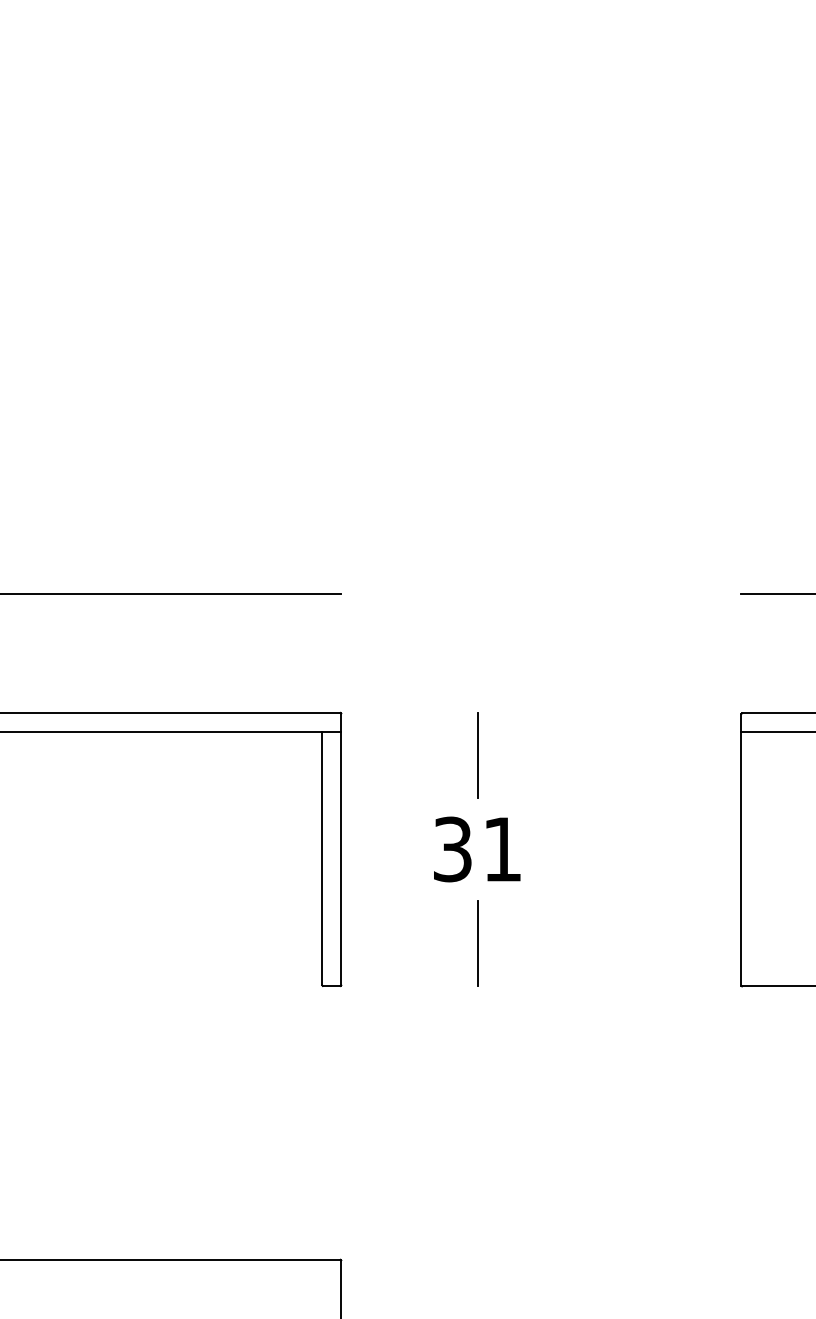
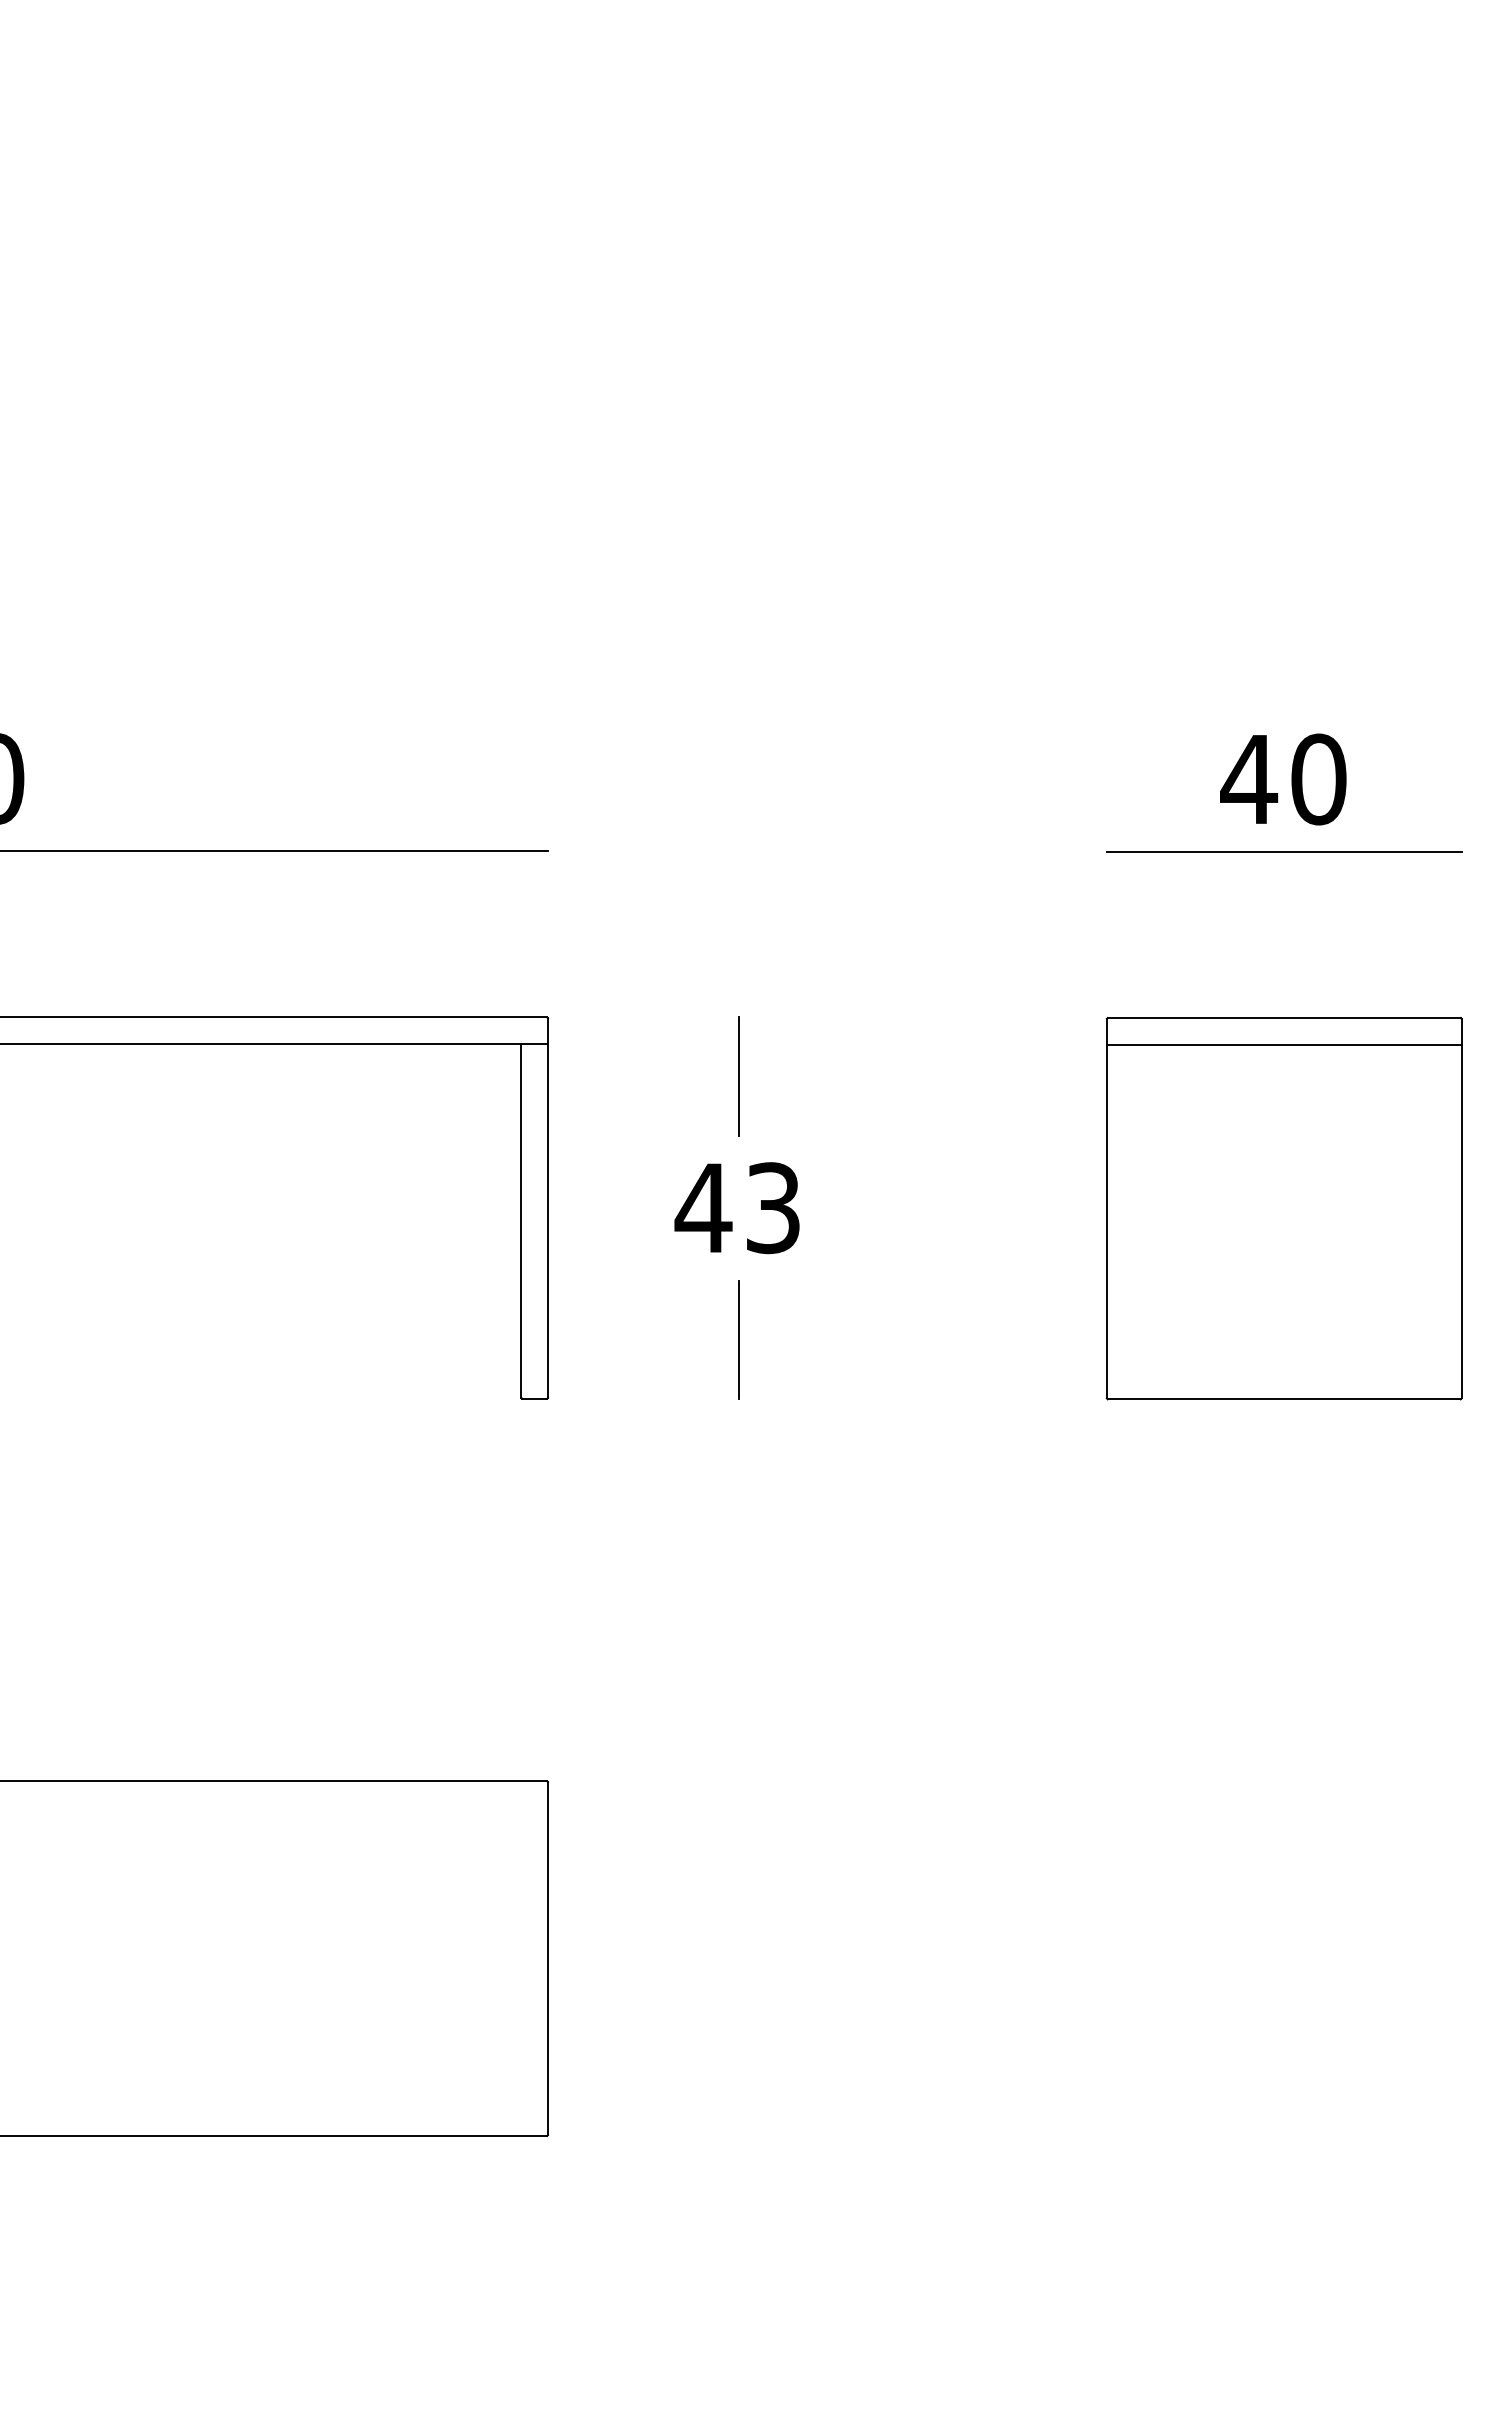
text: (476, 849) -> (736, 1208), 31 -> 43

